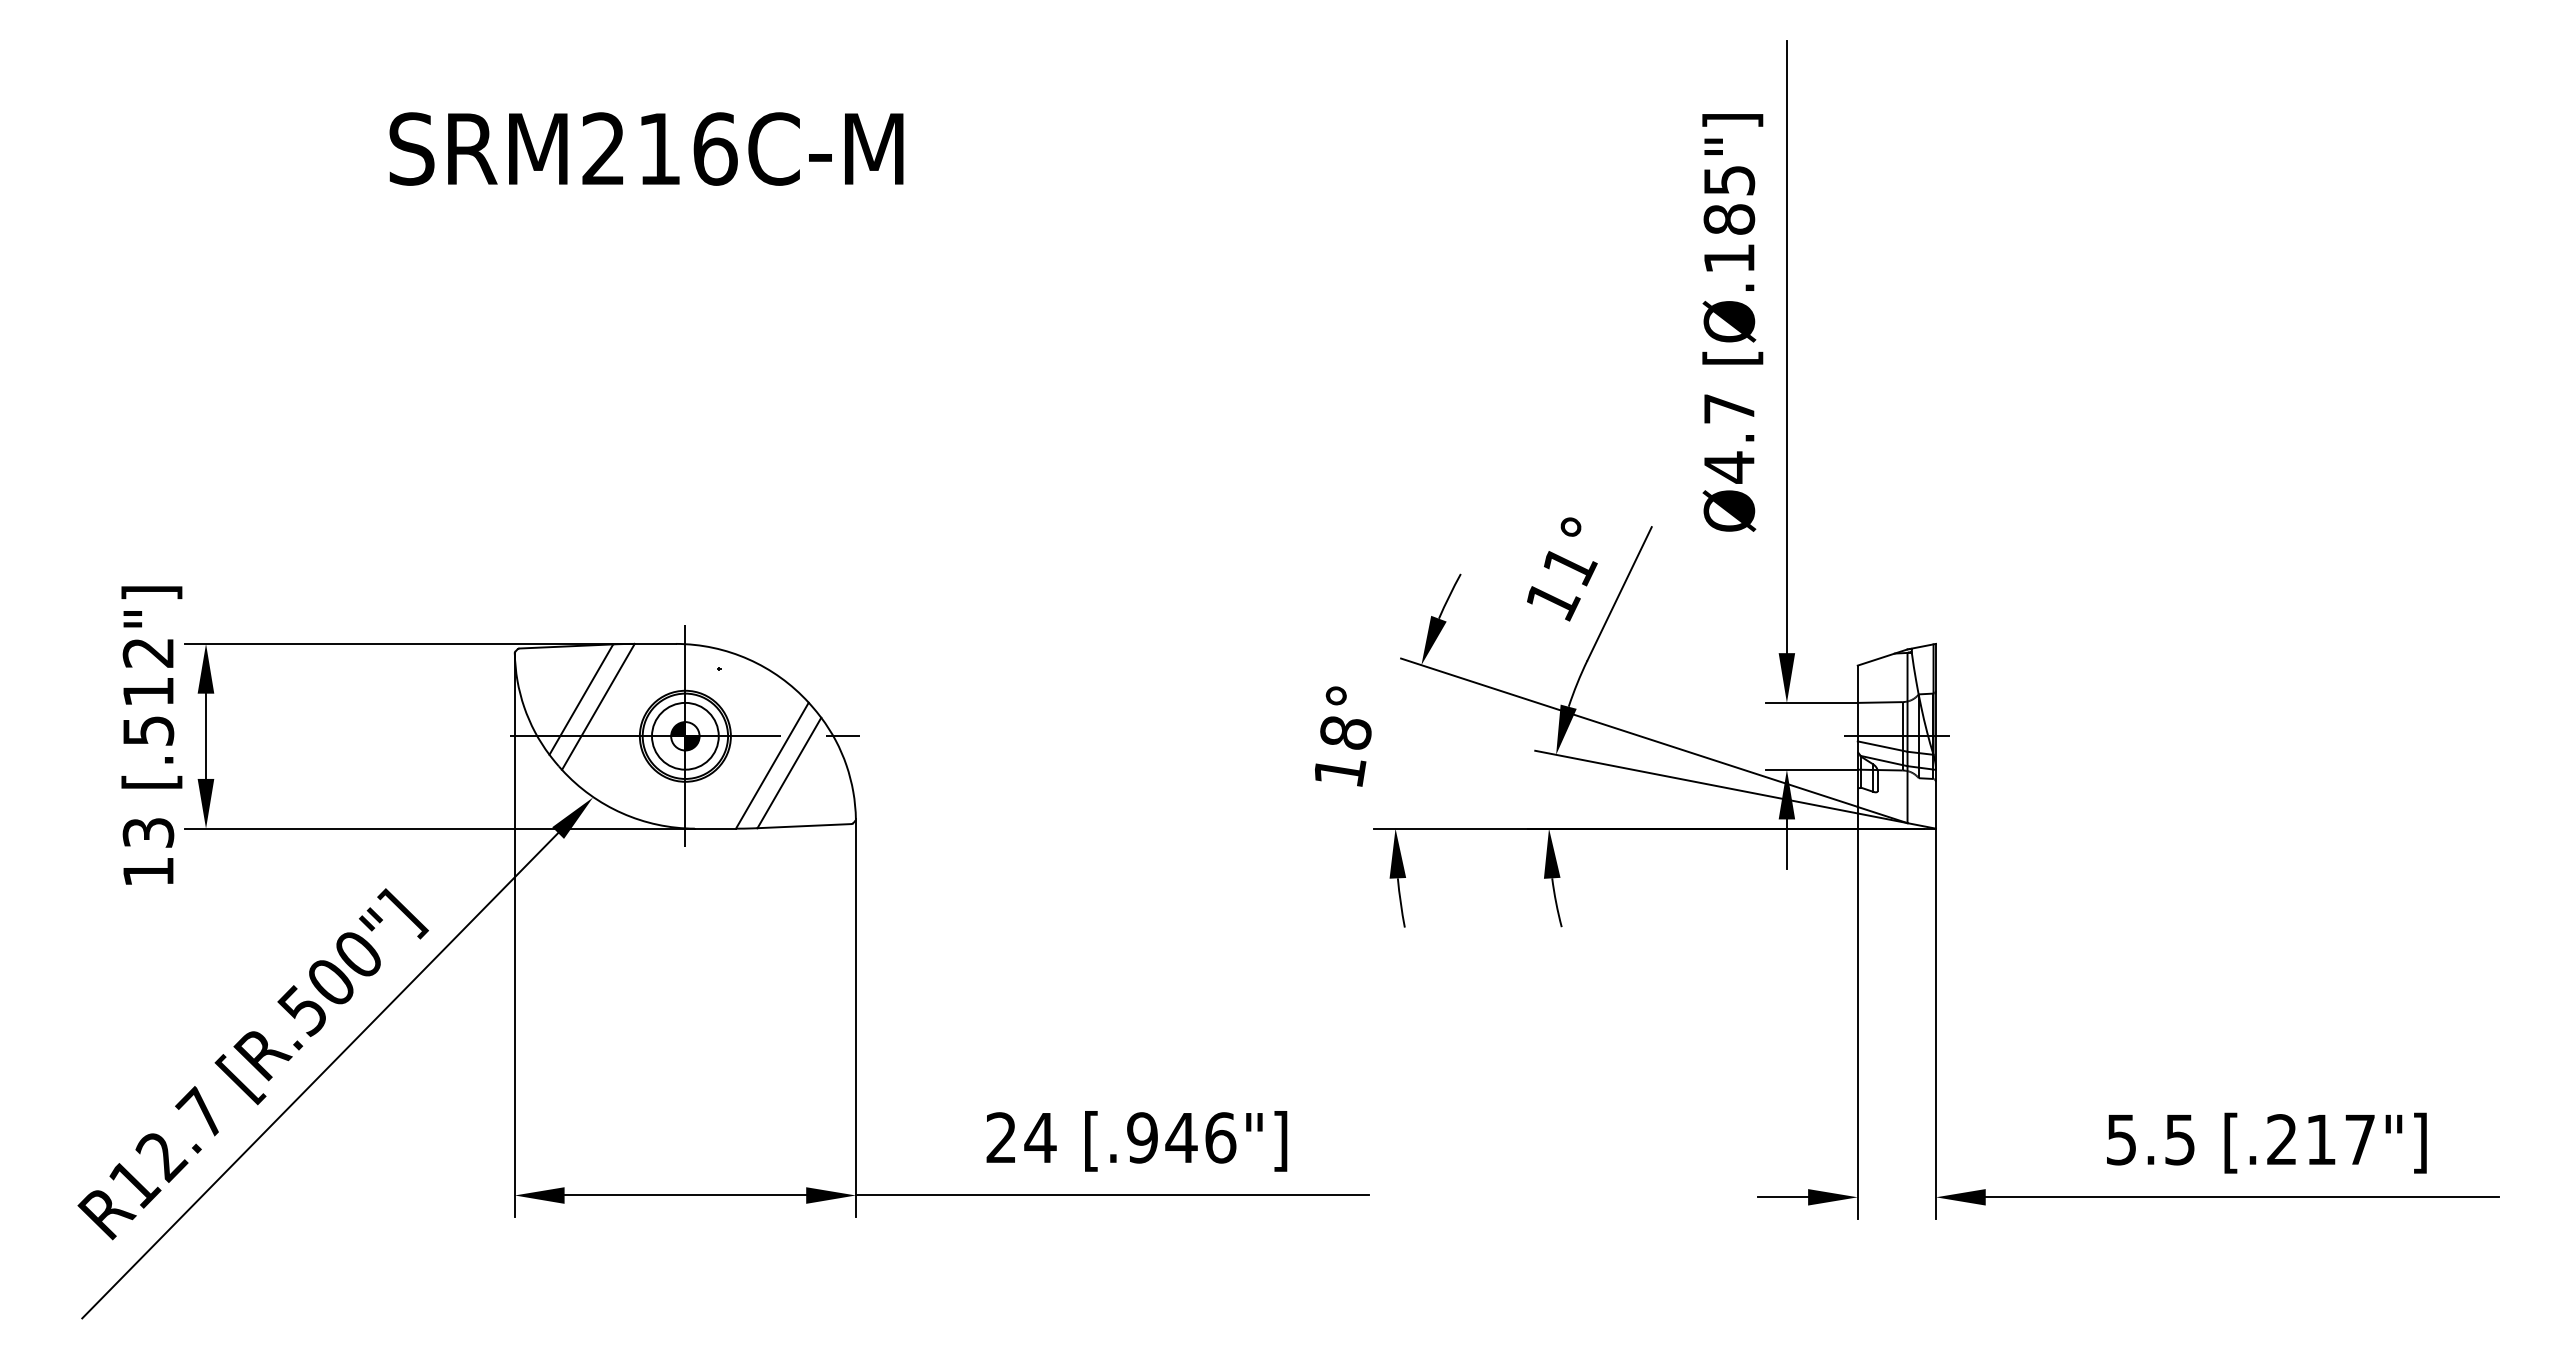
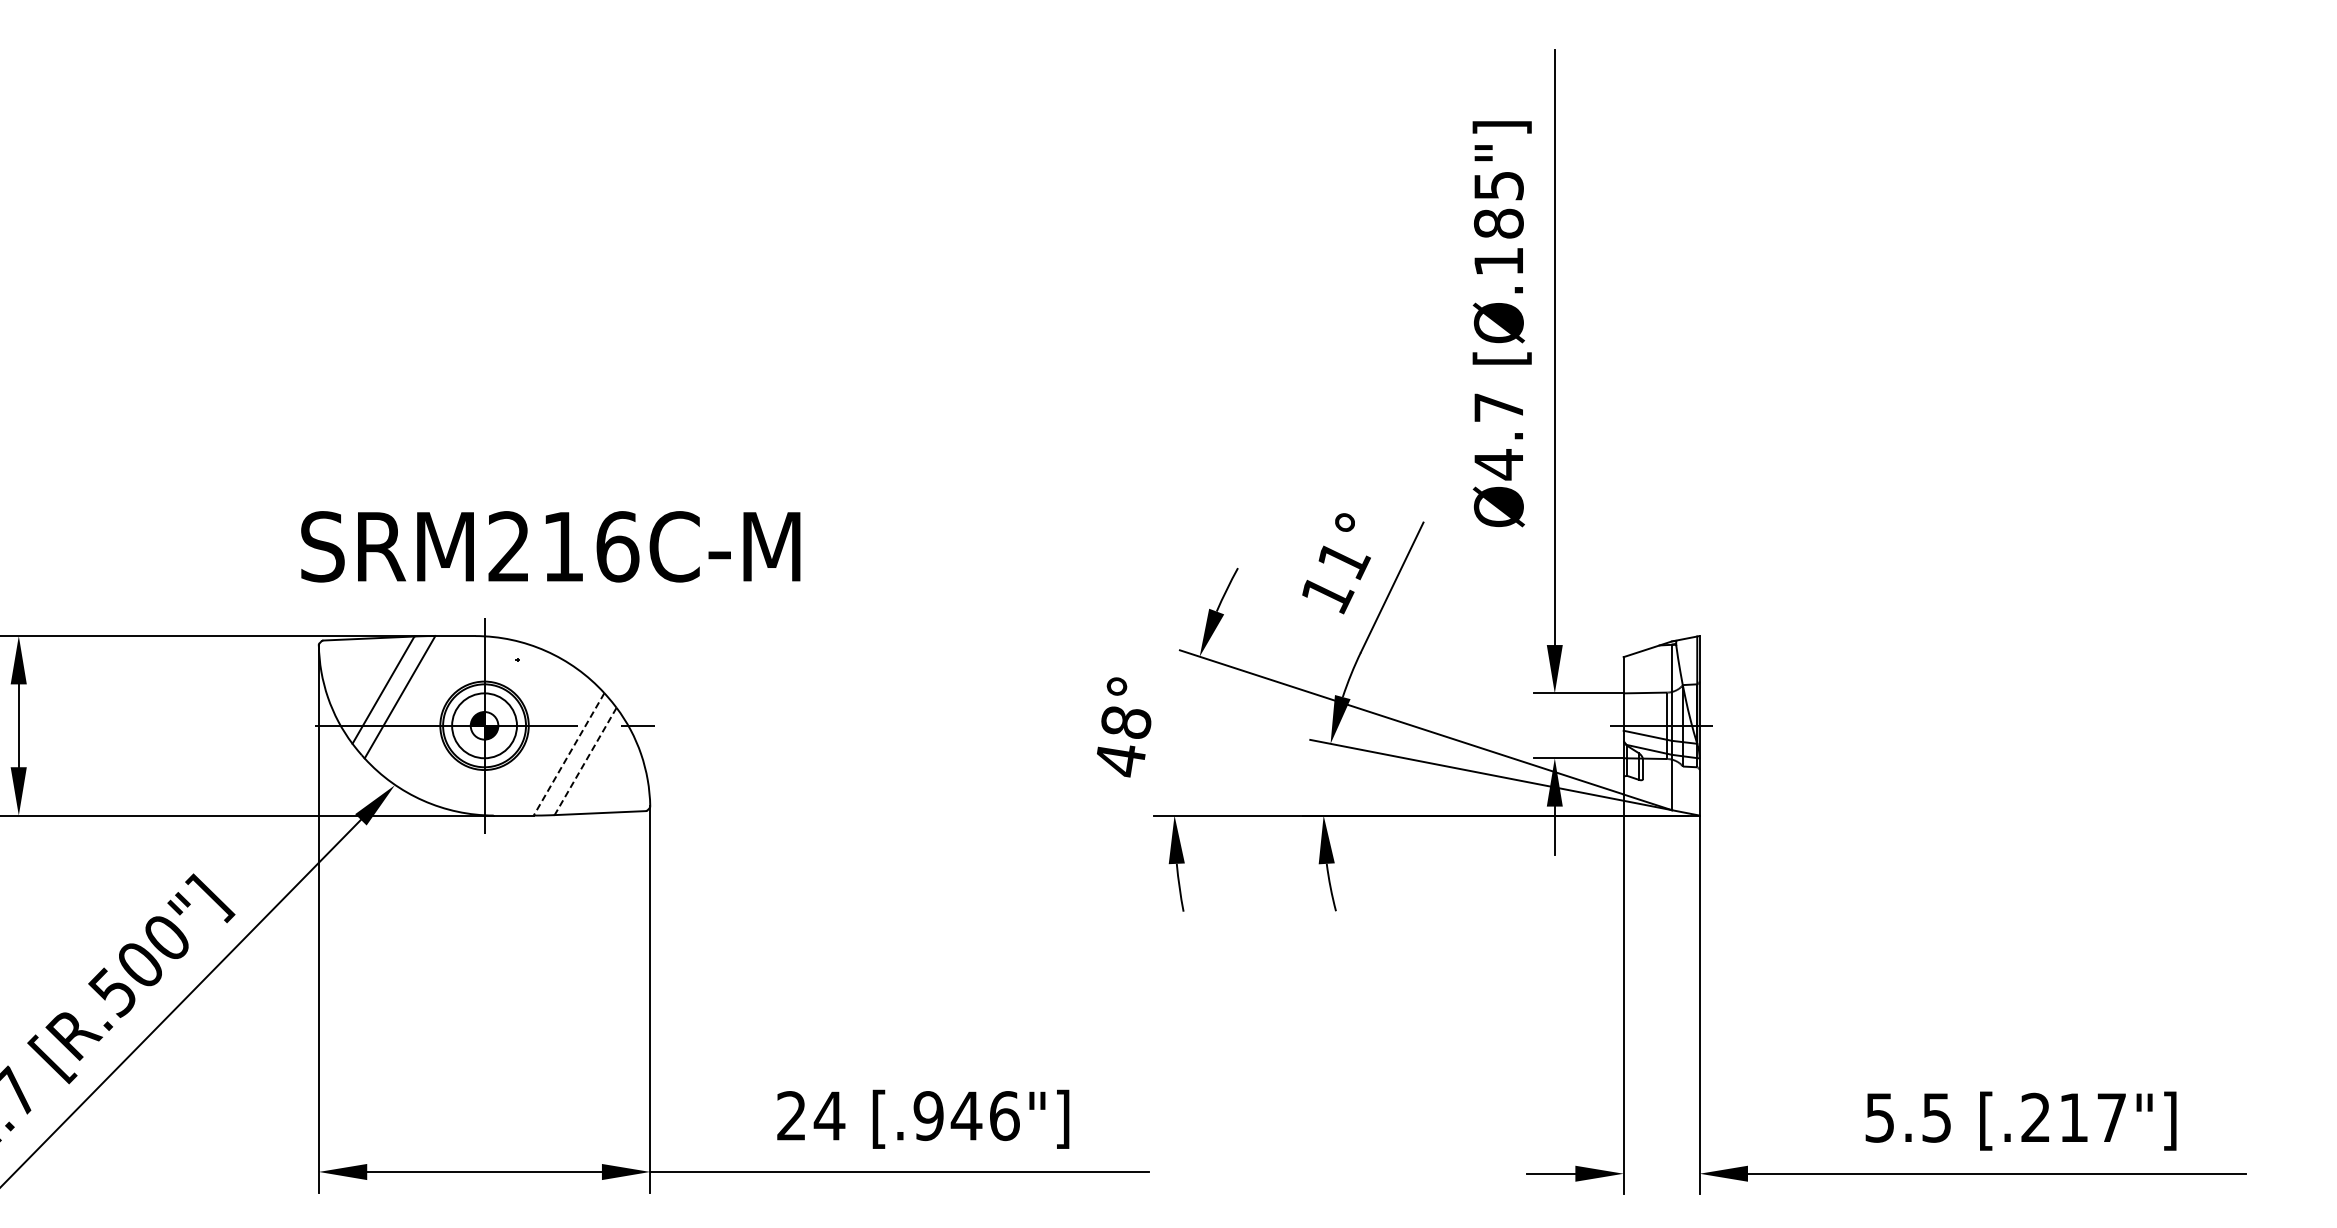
text: (646, 148) -> (550, 546), moved
line: (772, 765) -> (569, 754), solid -> dashed
text: (1340, 772) -> (1121, 760), 18° -> 48°
line: (789, 773) -> (585, 761), solid -> dashed

